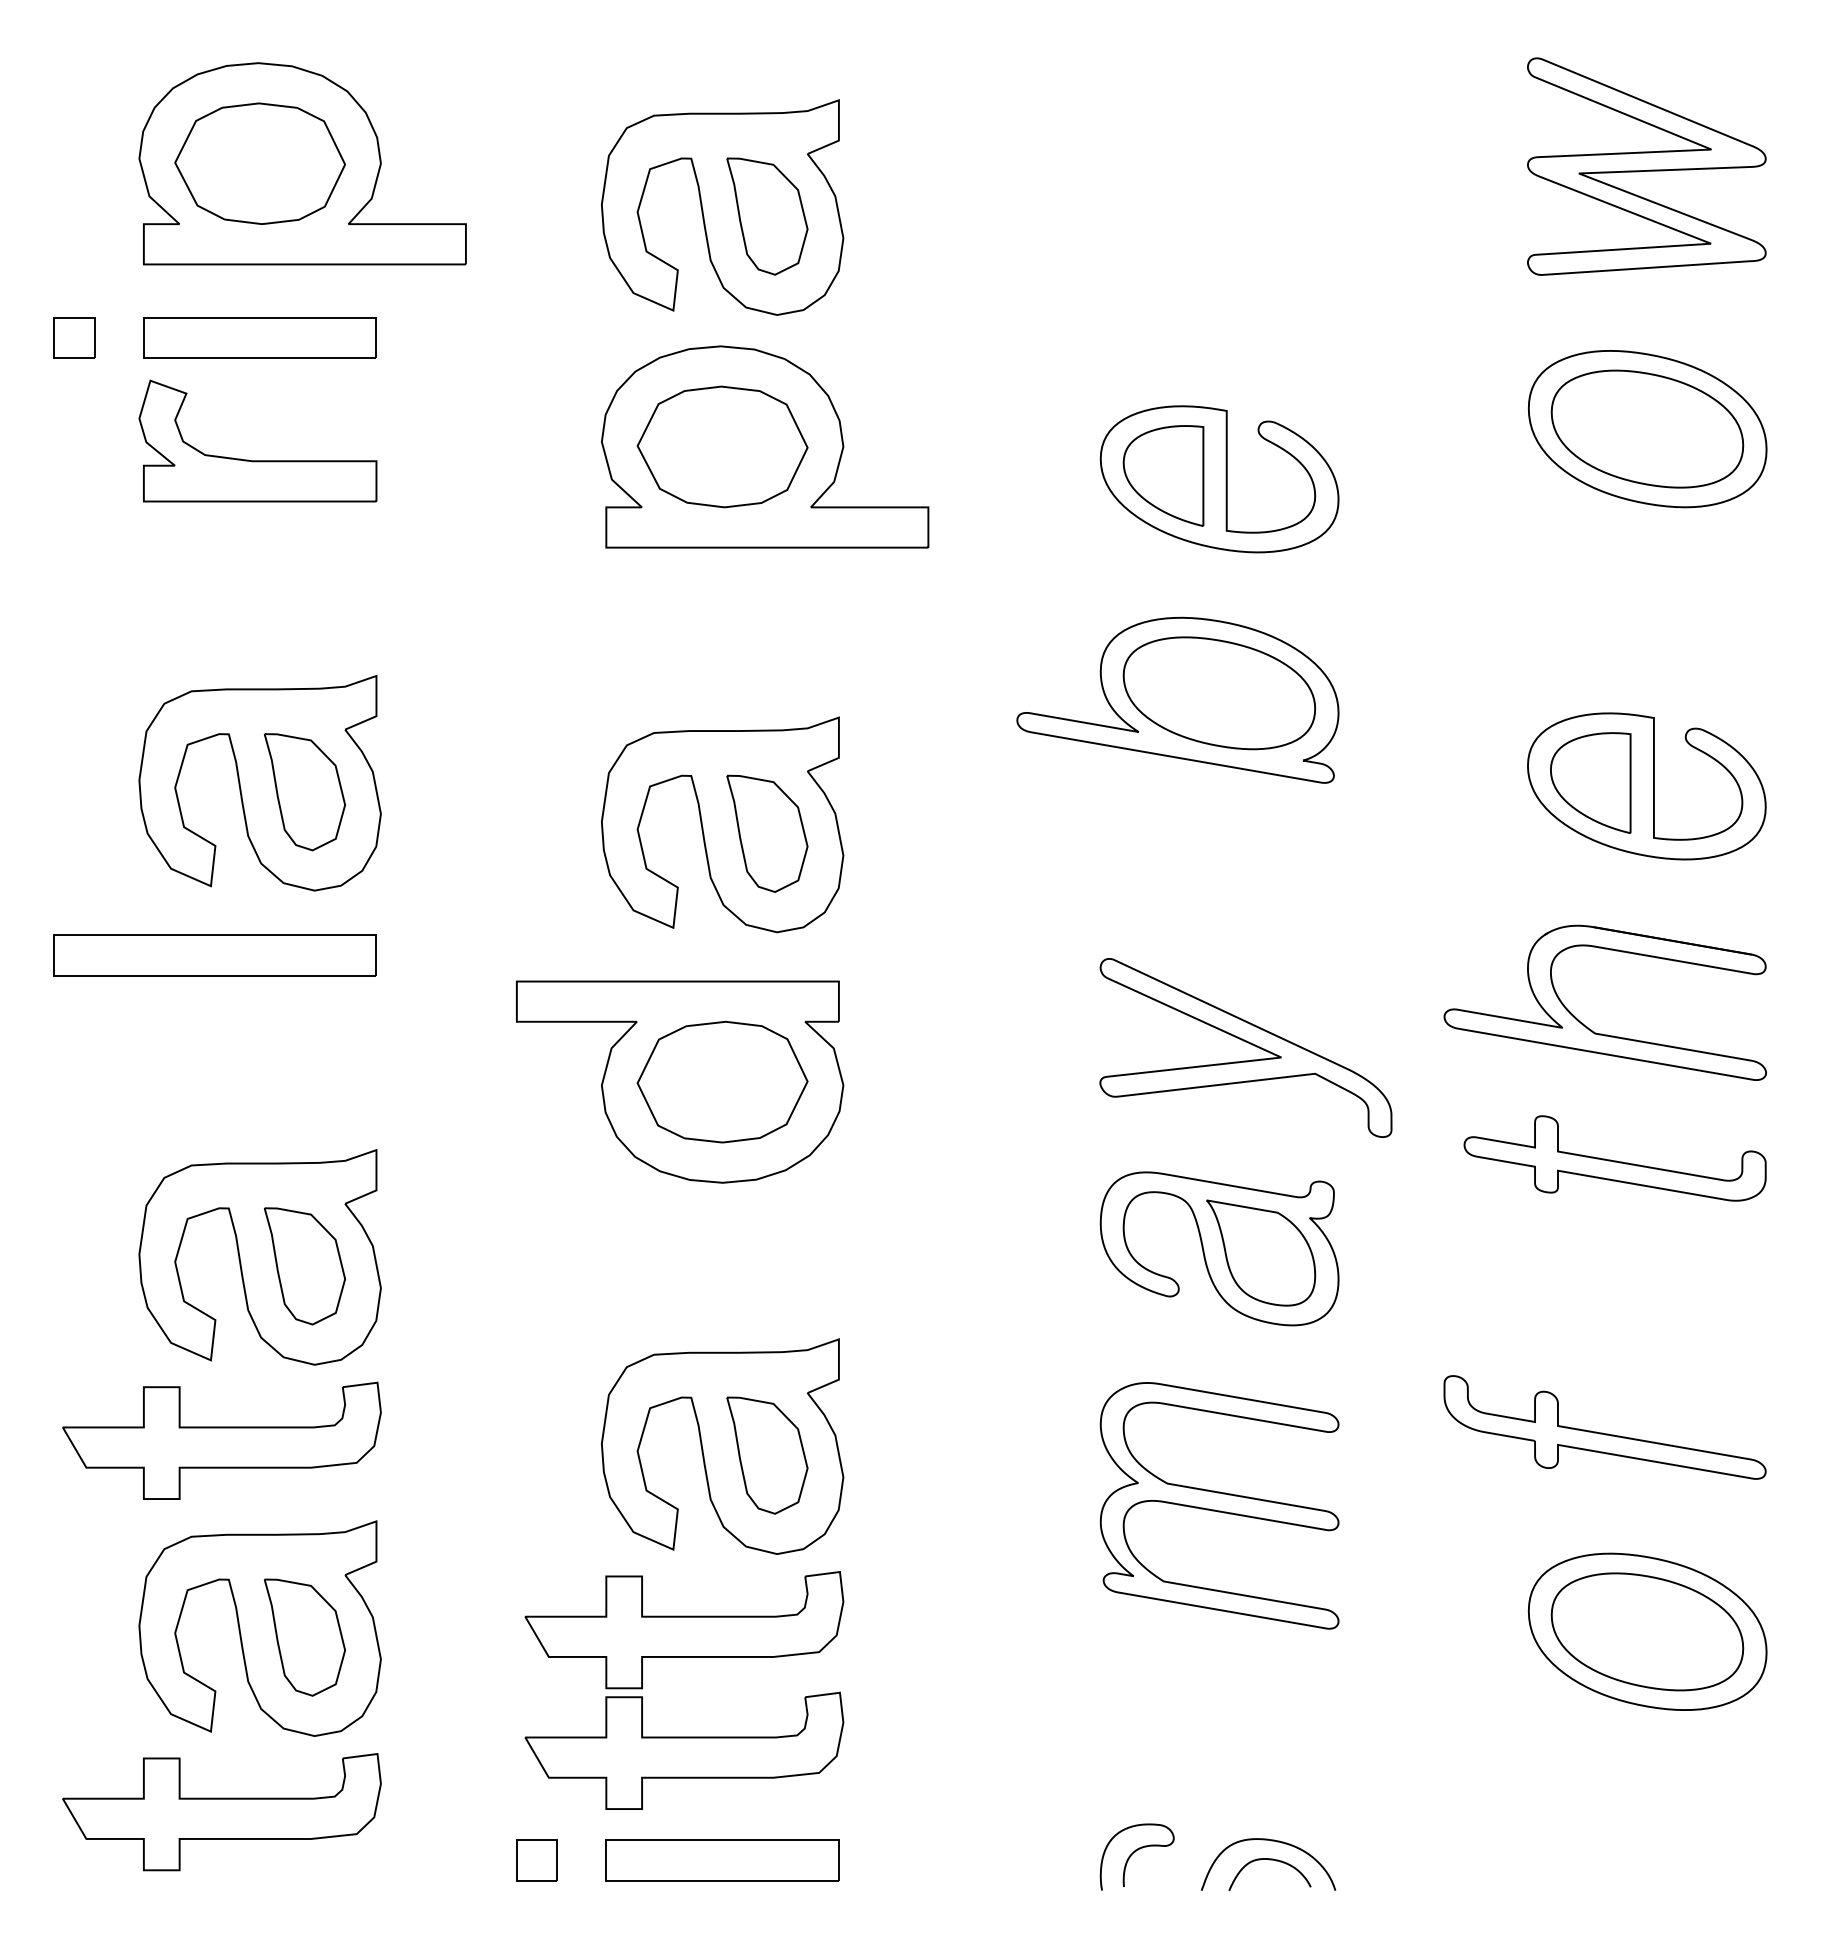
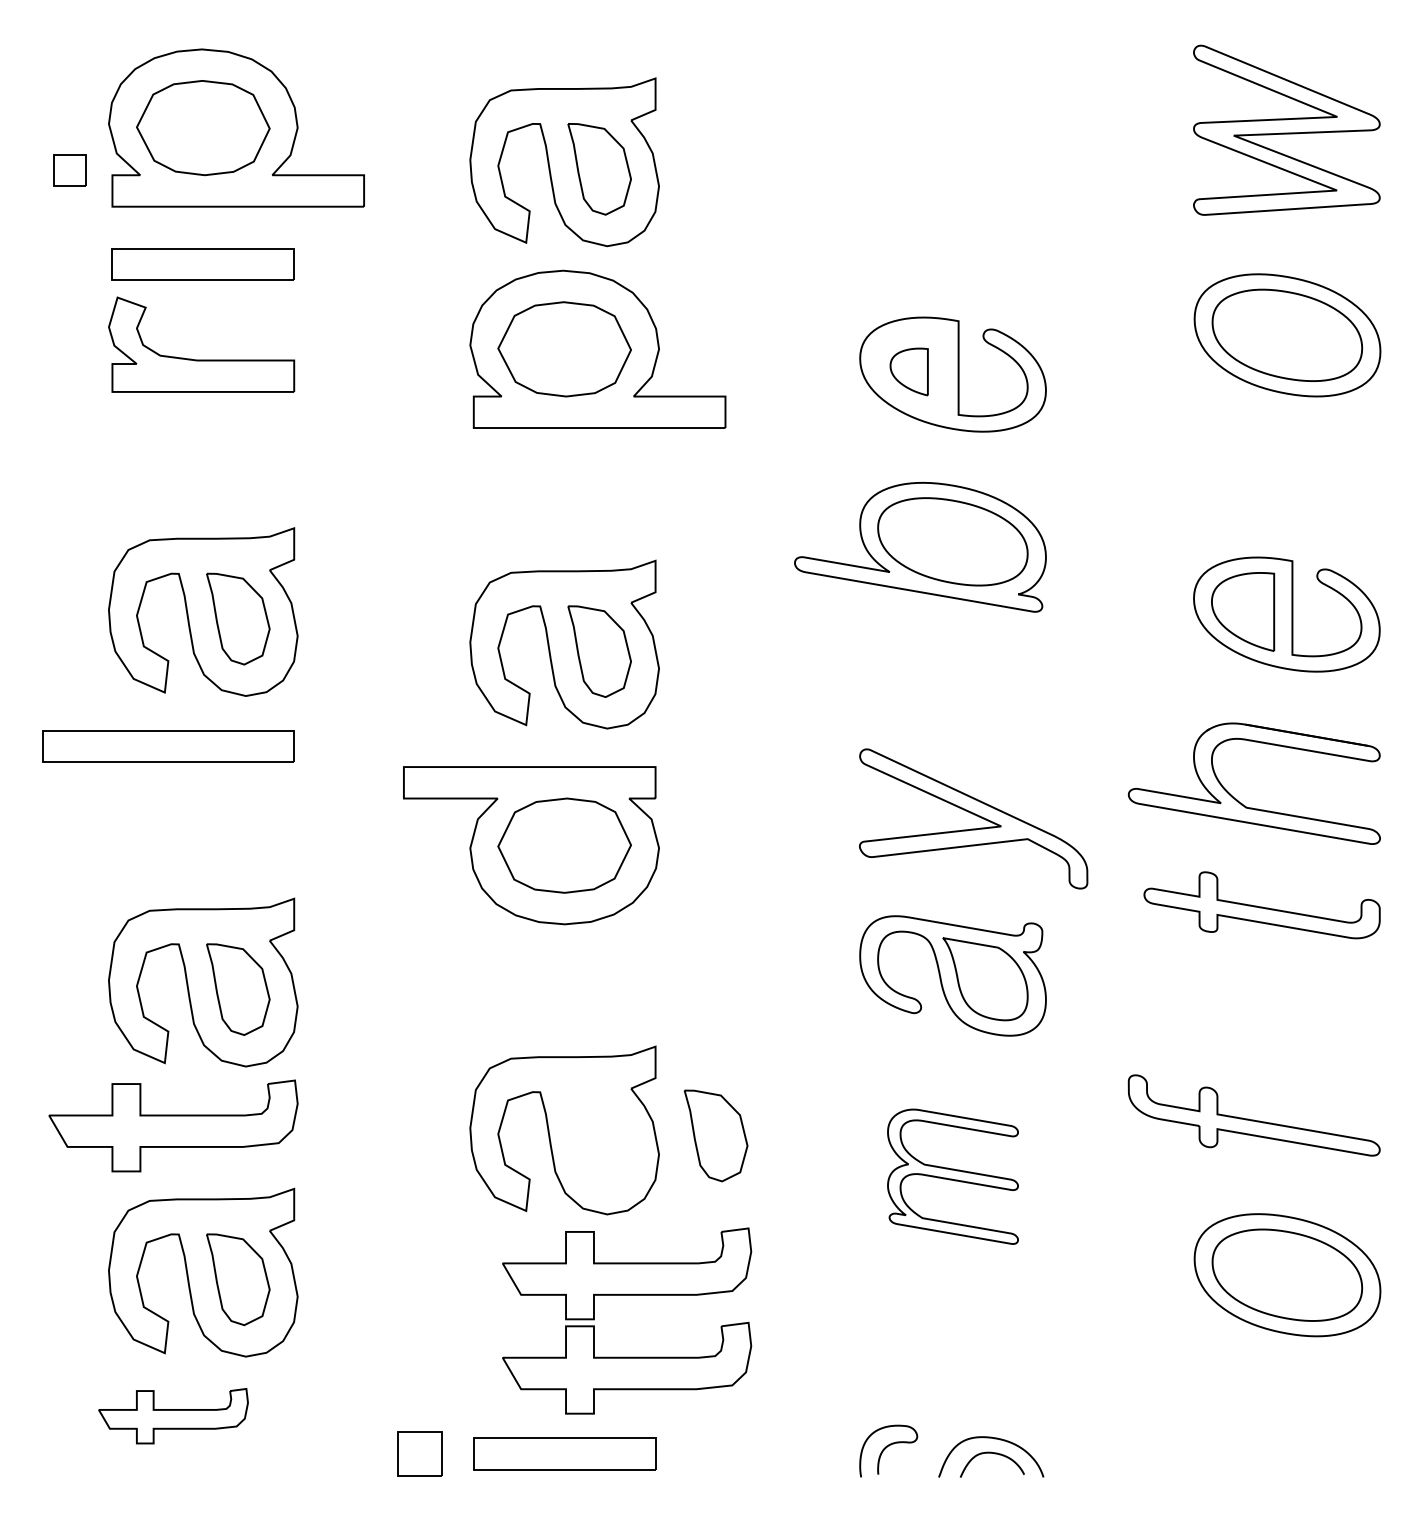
part: (74, 337) -> (69, 170), moved
part: (1163, 475) -> (909, 371), size x0.6
part: (767, 1455) -> (716, 1135), moved
part: (1219, 1505) -> (952, 1176), size x0.7
part: (684, 1657) -> (627, 1295), moved
part: (221, 1812) -> (173, 1416), size x0.6
part: (536, 1860) -> (419, 1453), size x1.4

